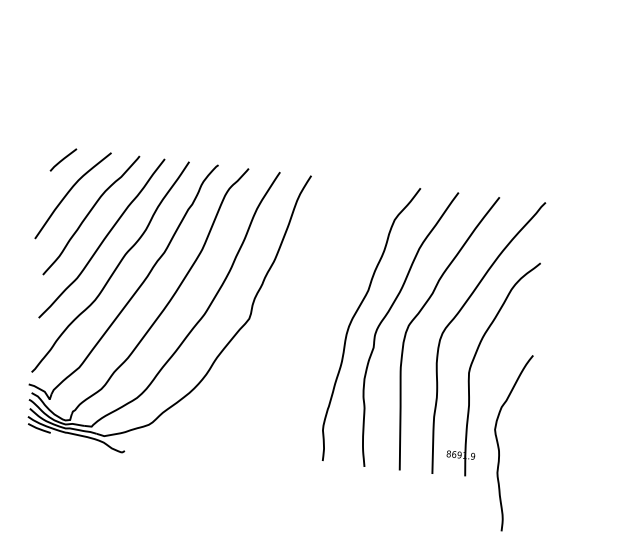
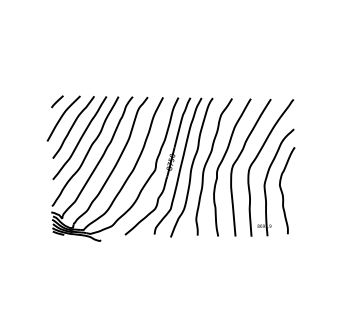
part: (276, 316) -> (168, 167), added
curve: (499, 441) -> (282, 190), moved

